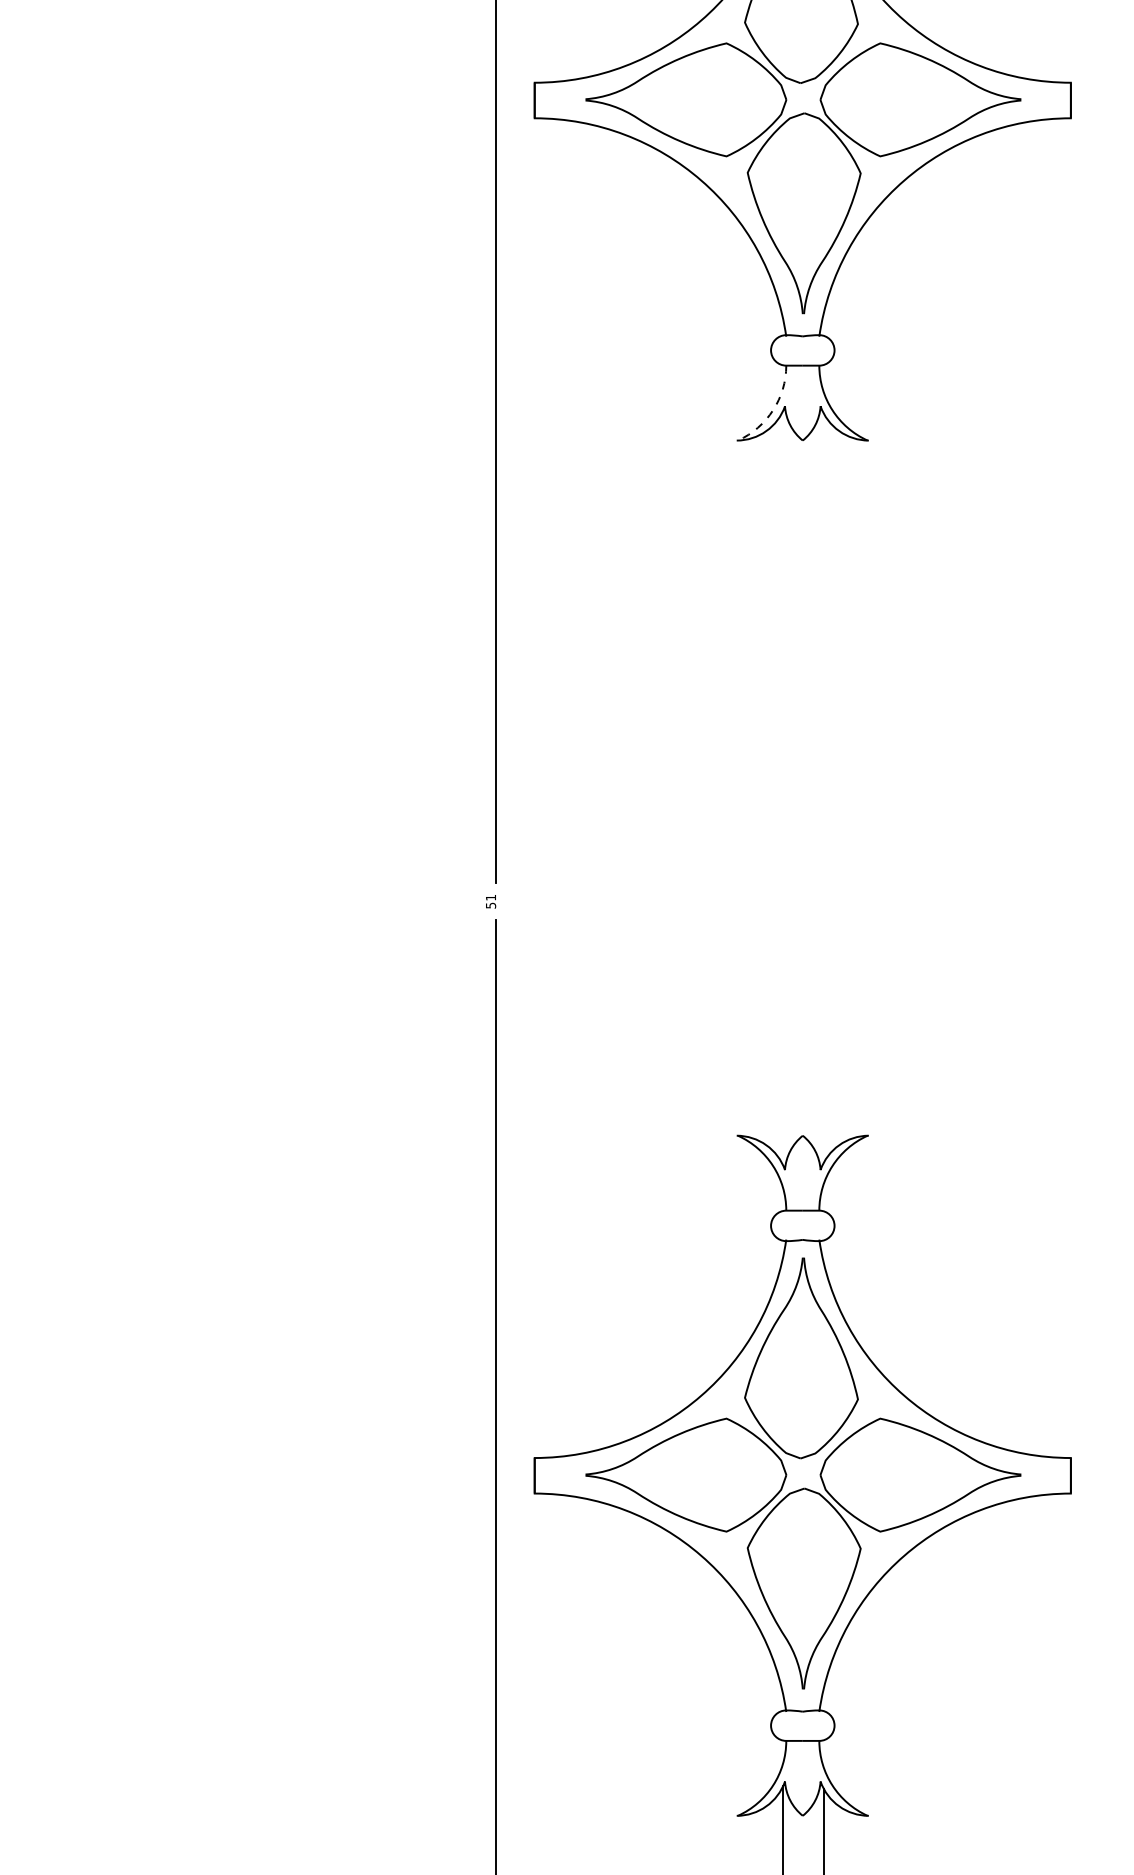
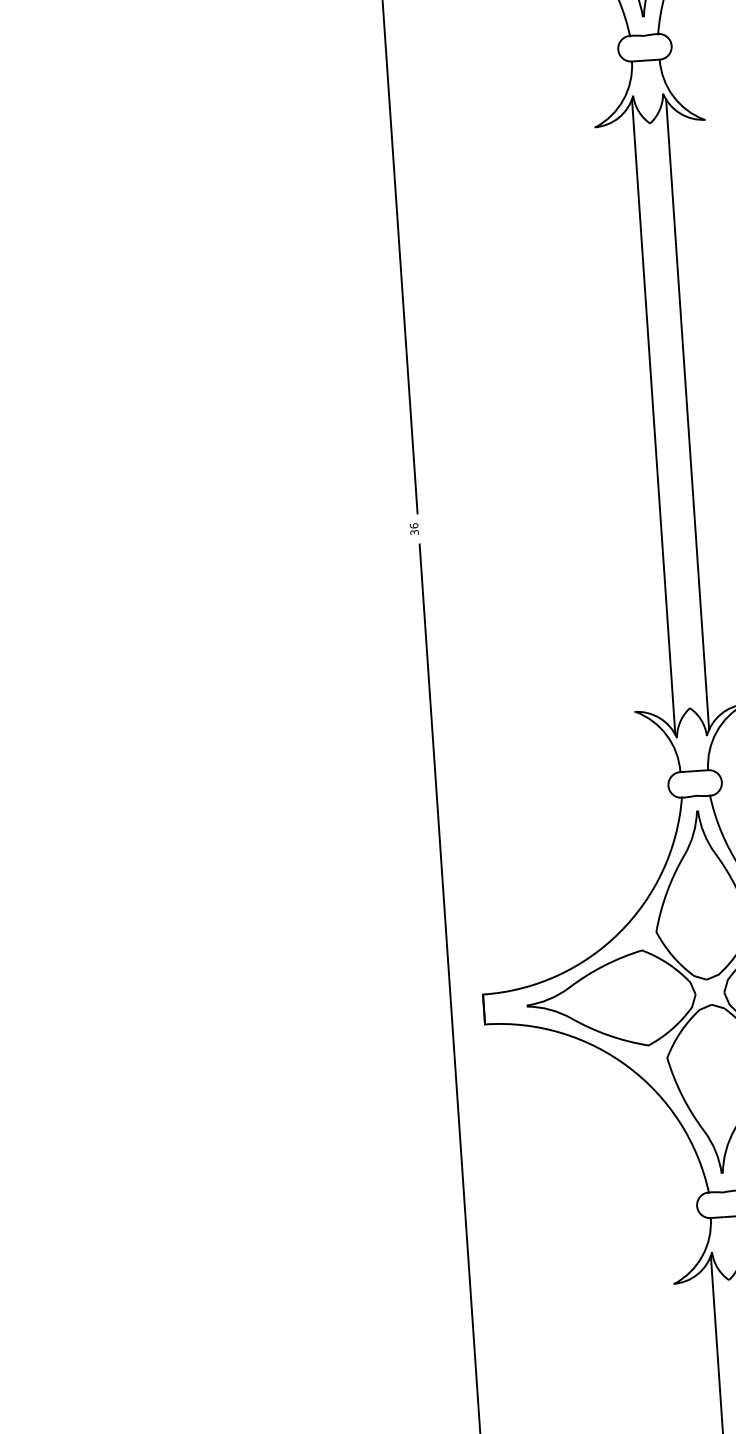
line: (773, 410) -> (623, 99), dashed -> solid
line: (783, 787) -> (653, 416), added
line: (823, 787) -> (687, 414), added
text: (490, 901) -> (413, 529), 51 -> 36

